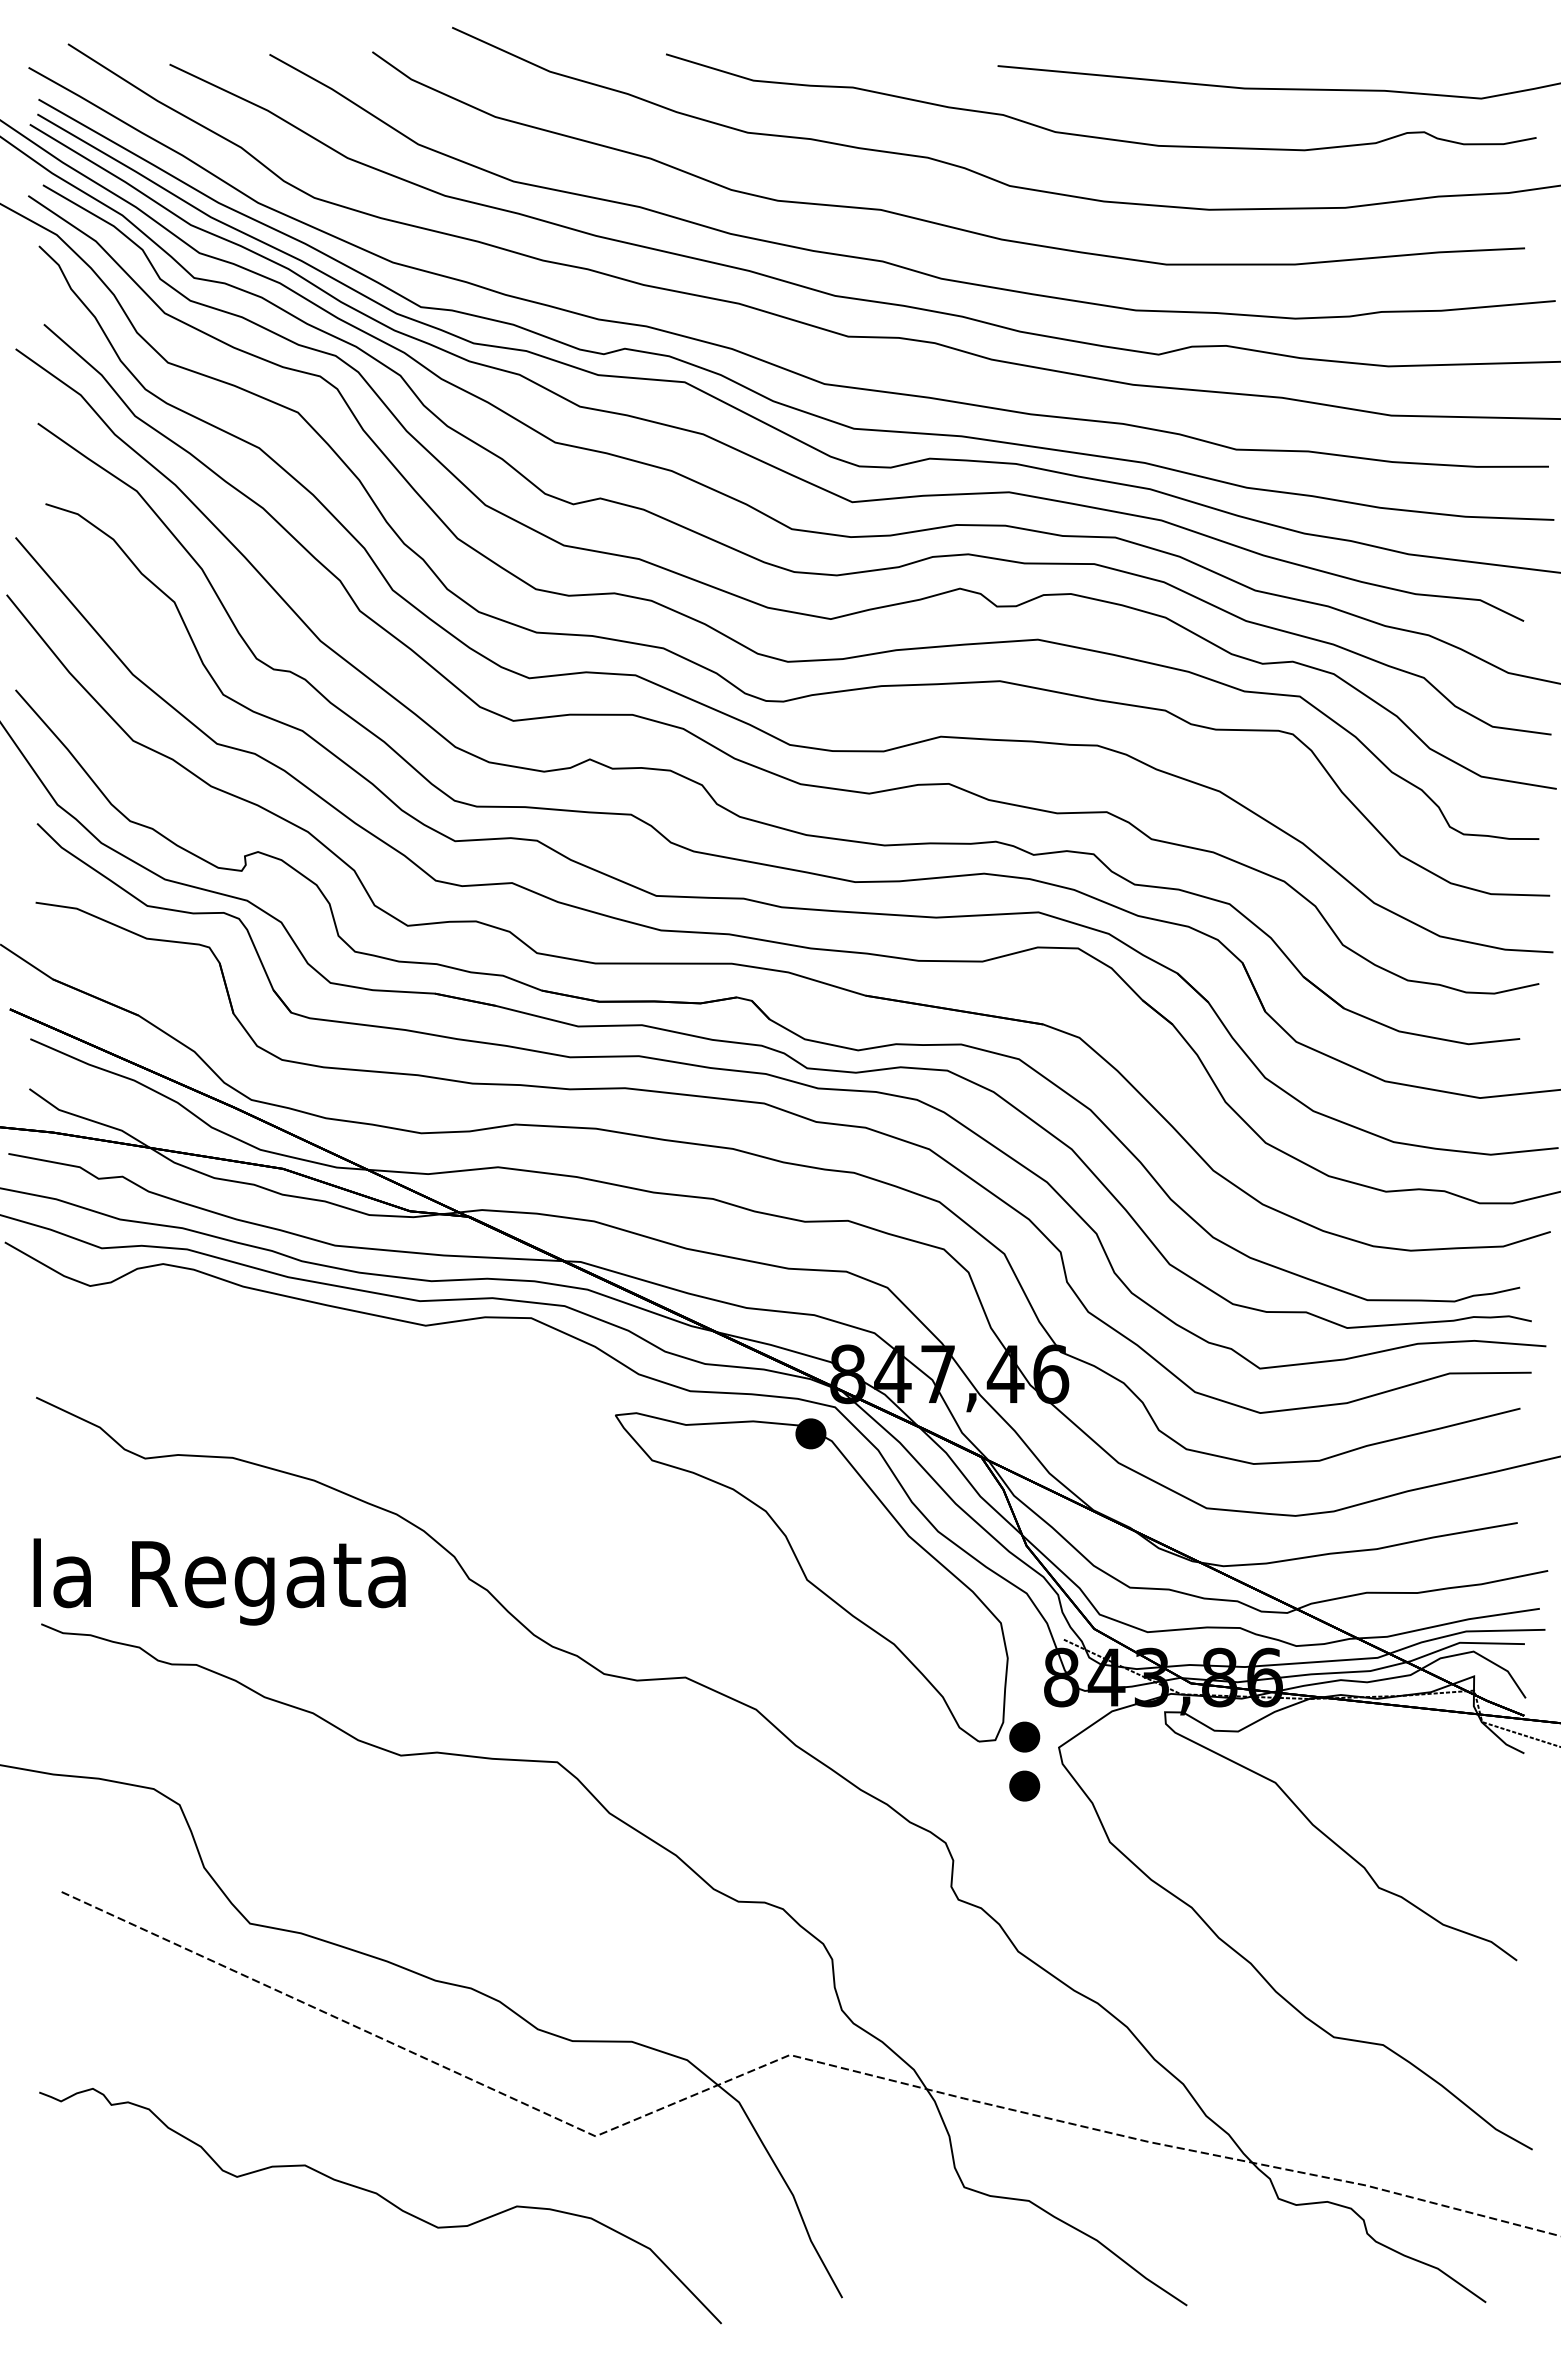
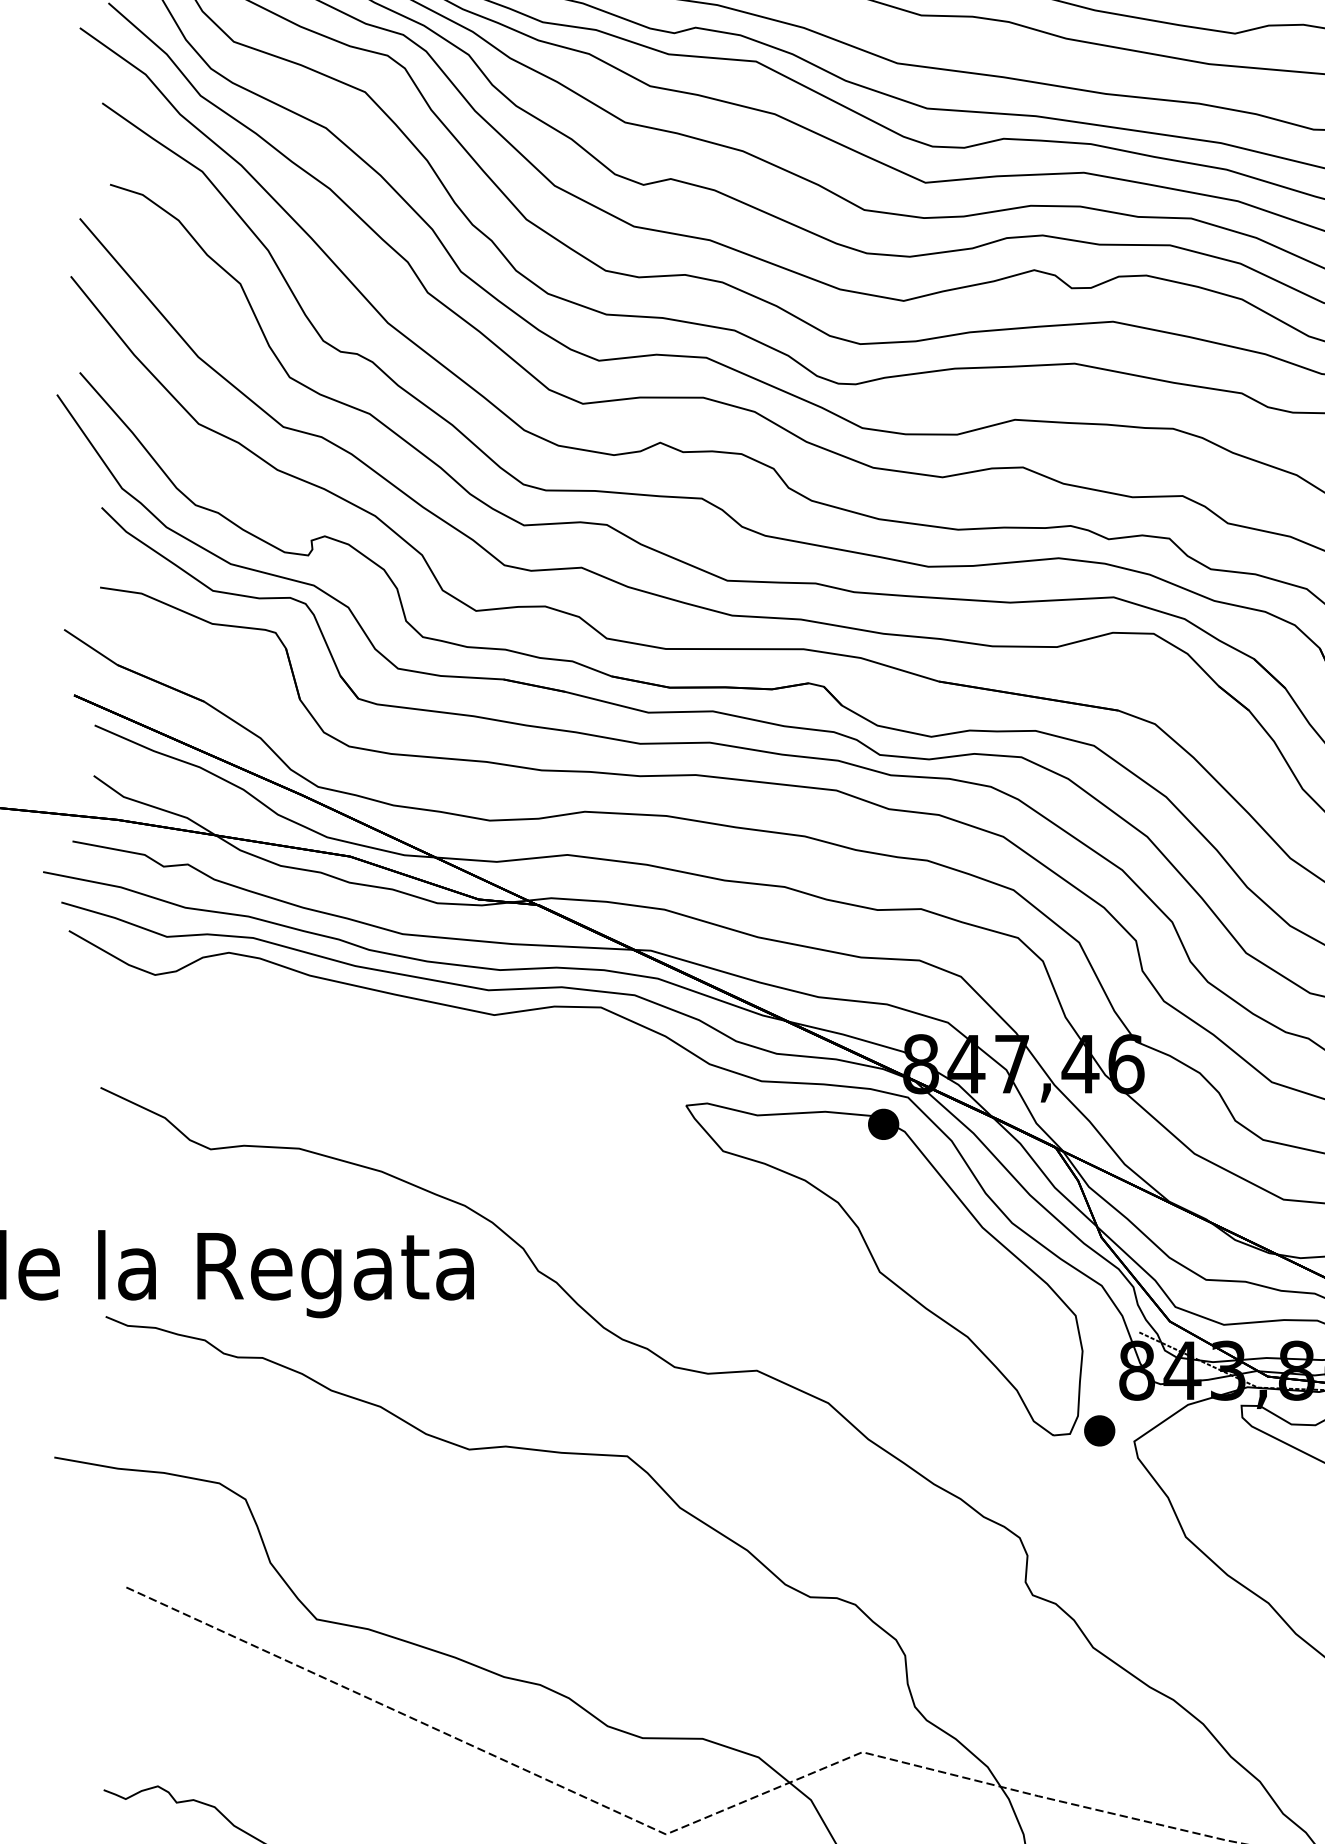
part: (1024, 1785) -> (1099, 1479), removed

